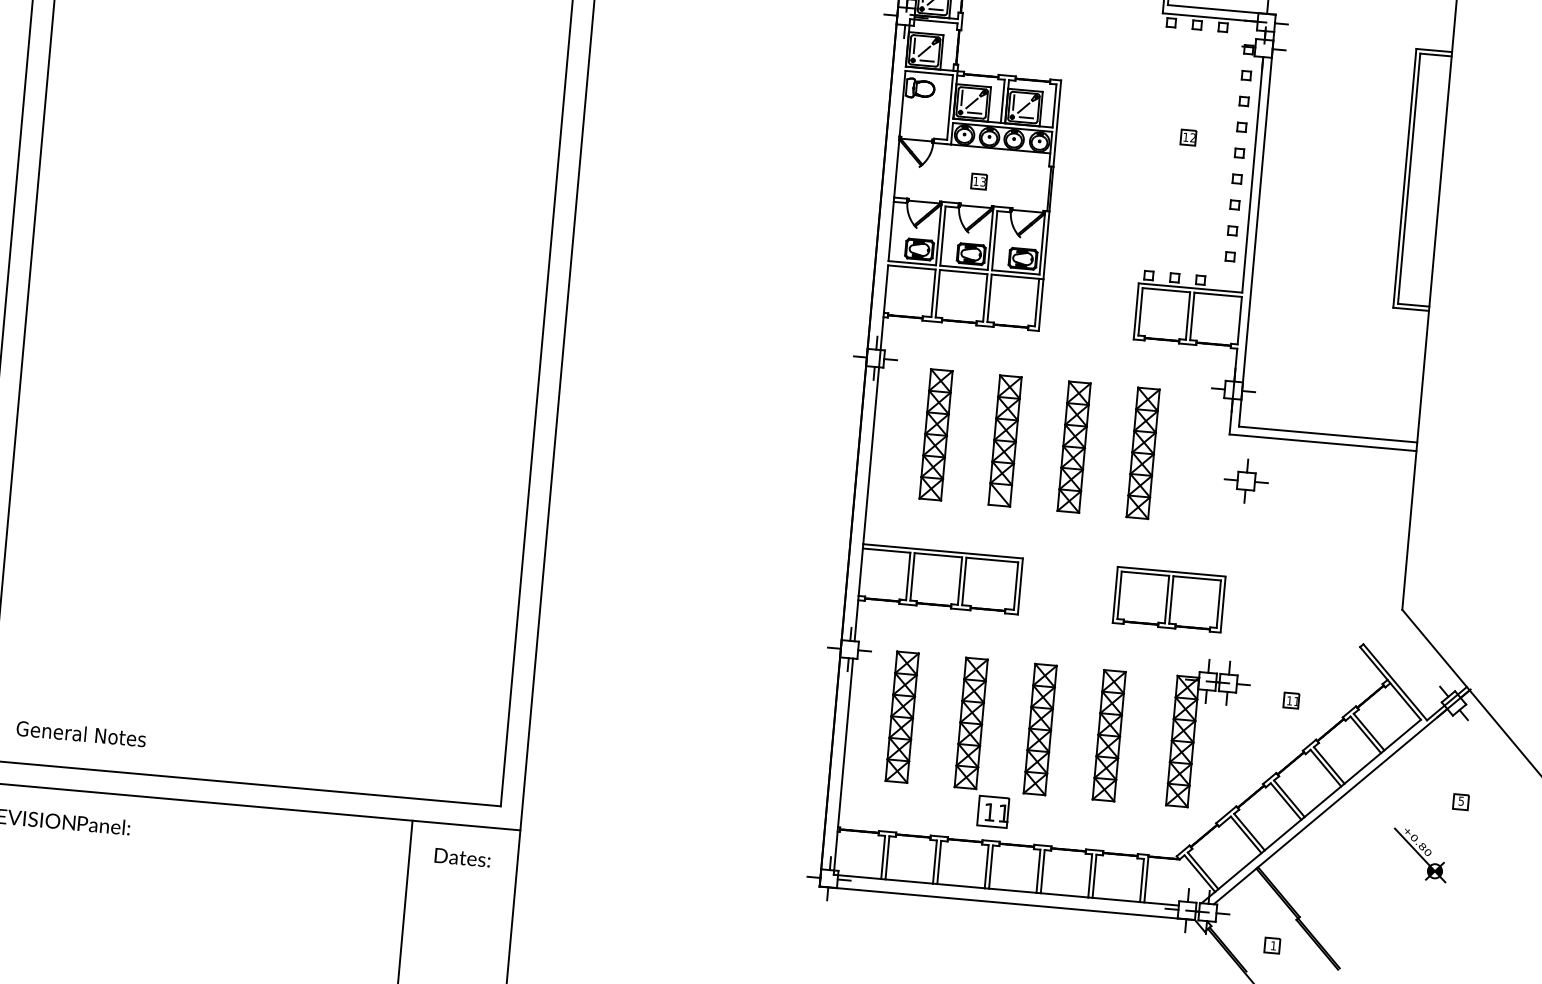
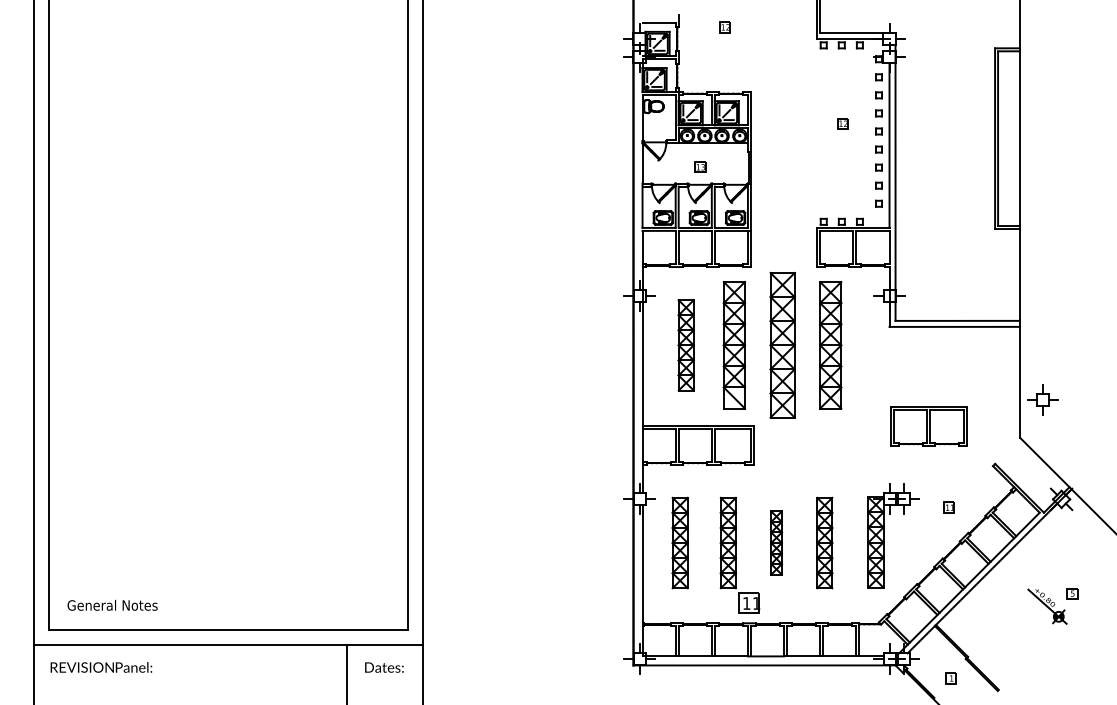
part: (1005, 441) -> (734, 345), size x1.4
part: (1073, 447) -> (782, 345), size x1.6
part: (1142, 453) -> (830, 345), size x1.4
part: (1245, 480) -> (1042, 399), moved
part: (1168, 600) -> (928, 426), moved
part: (1040, 728) -> (776, 542), size x0.7
part: (1461, 800) -> (1072, 593), moved

